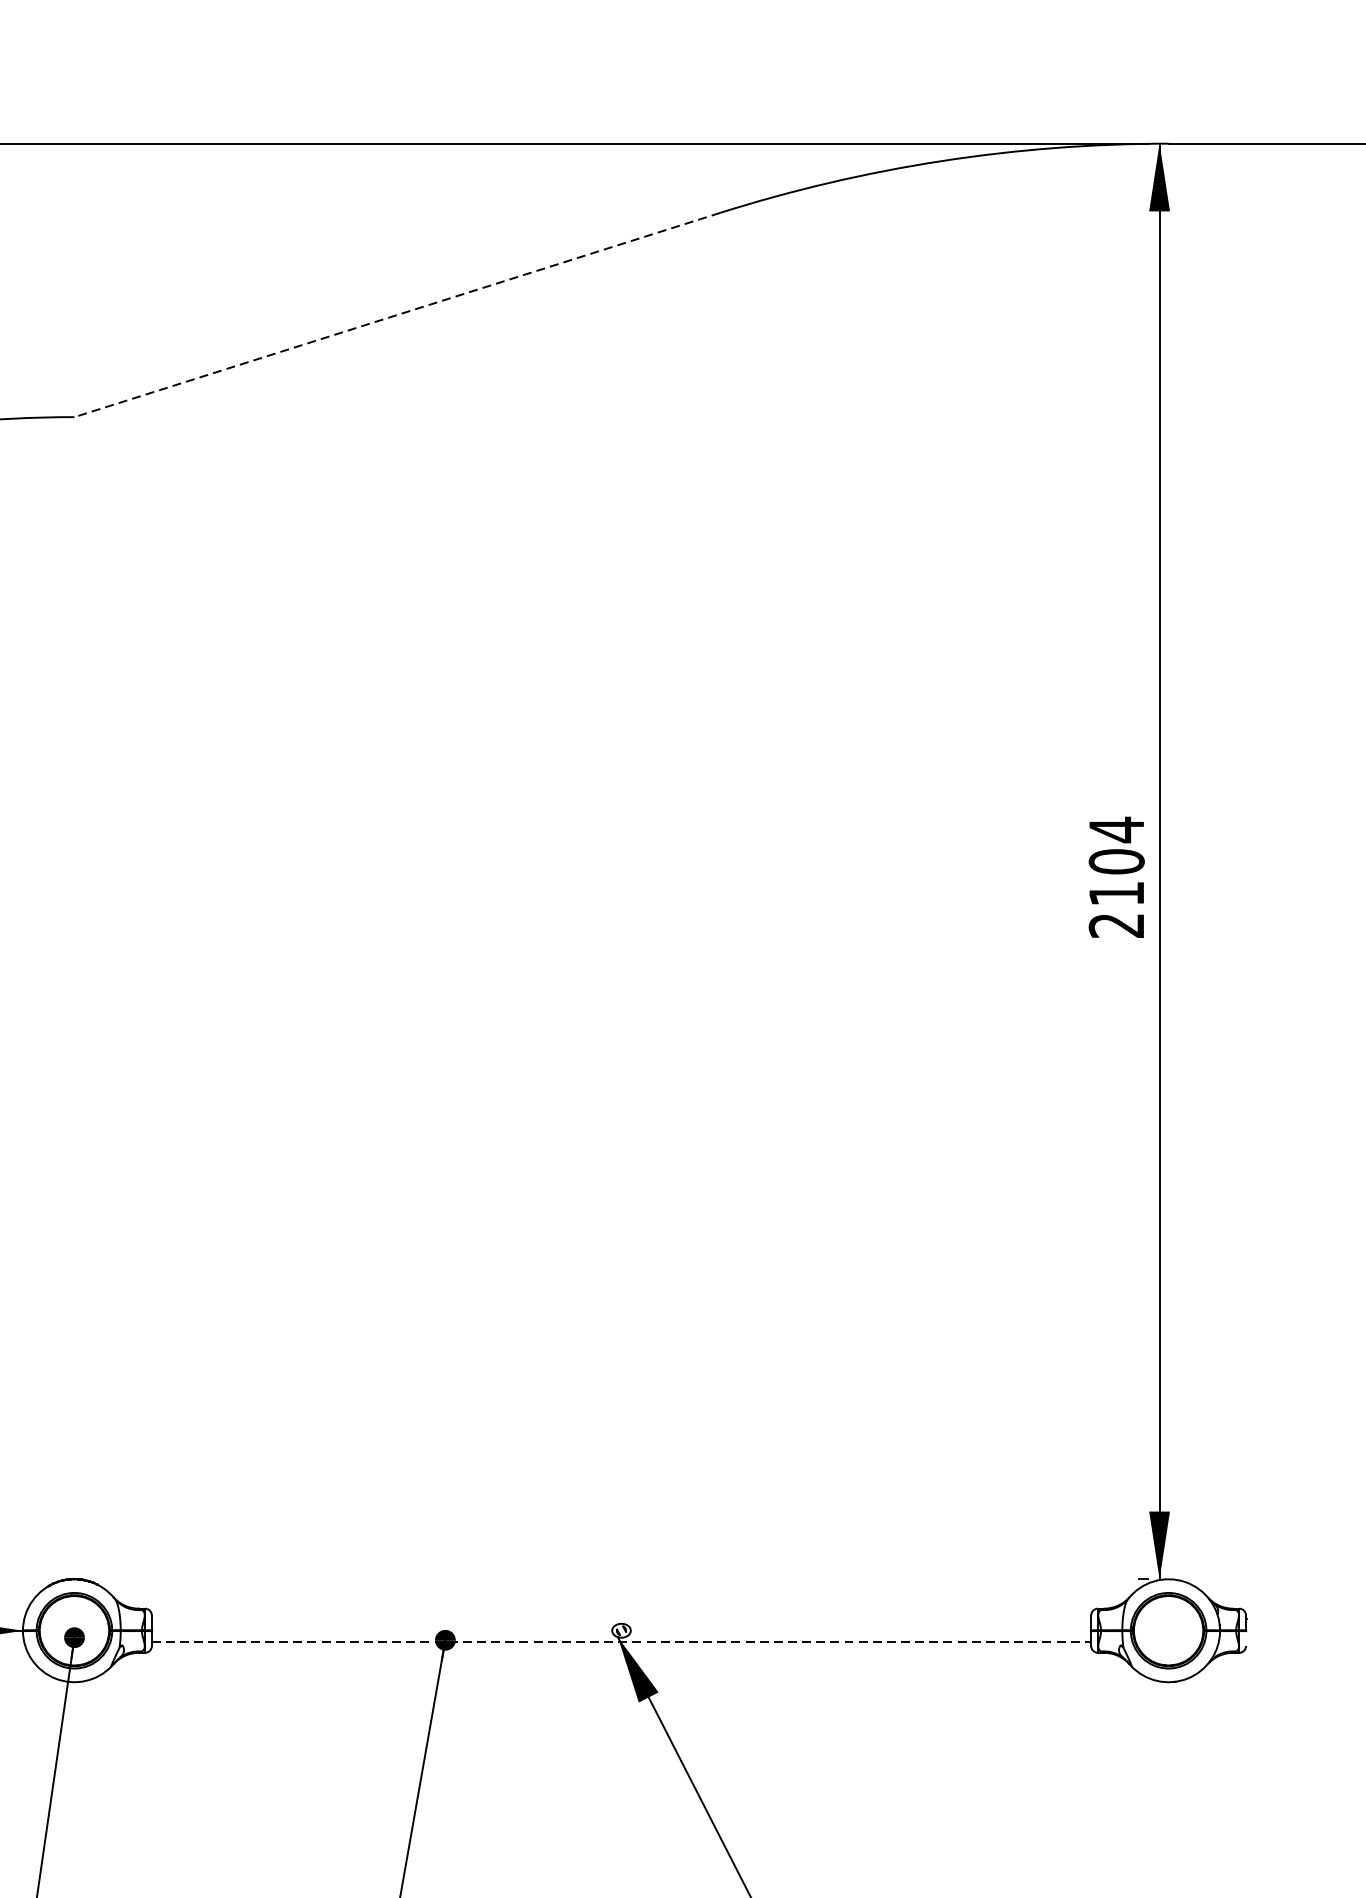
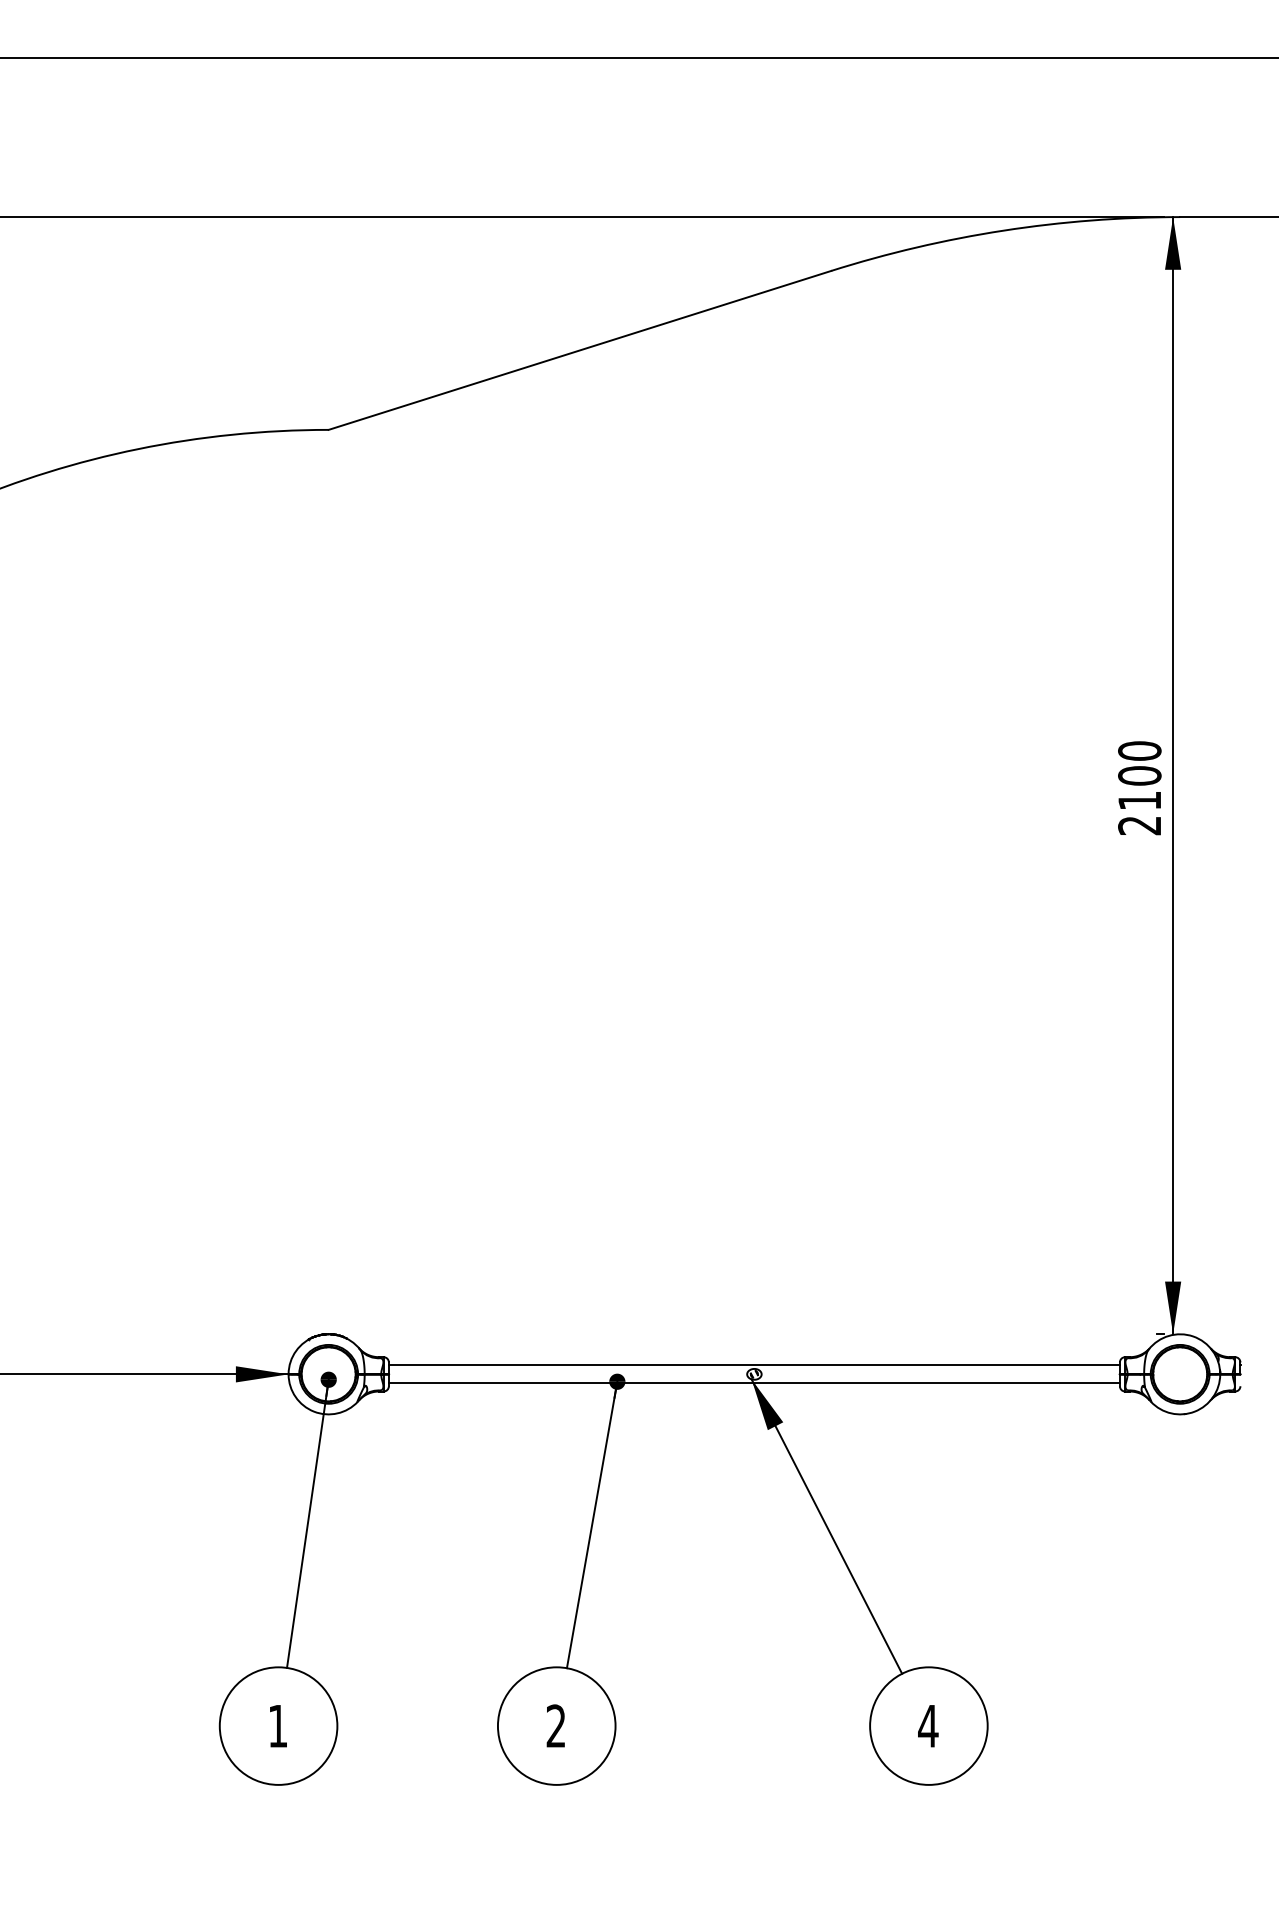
line: (396, 315) -> (579, 350), dashed -> solid
text: (1116, 829) -> (1139, 750), 2104 -> 2100
line: (620, 1619) -> (753, 1365), added
line: (621, 1642) -> (754, 1383), dashed -> solid

